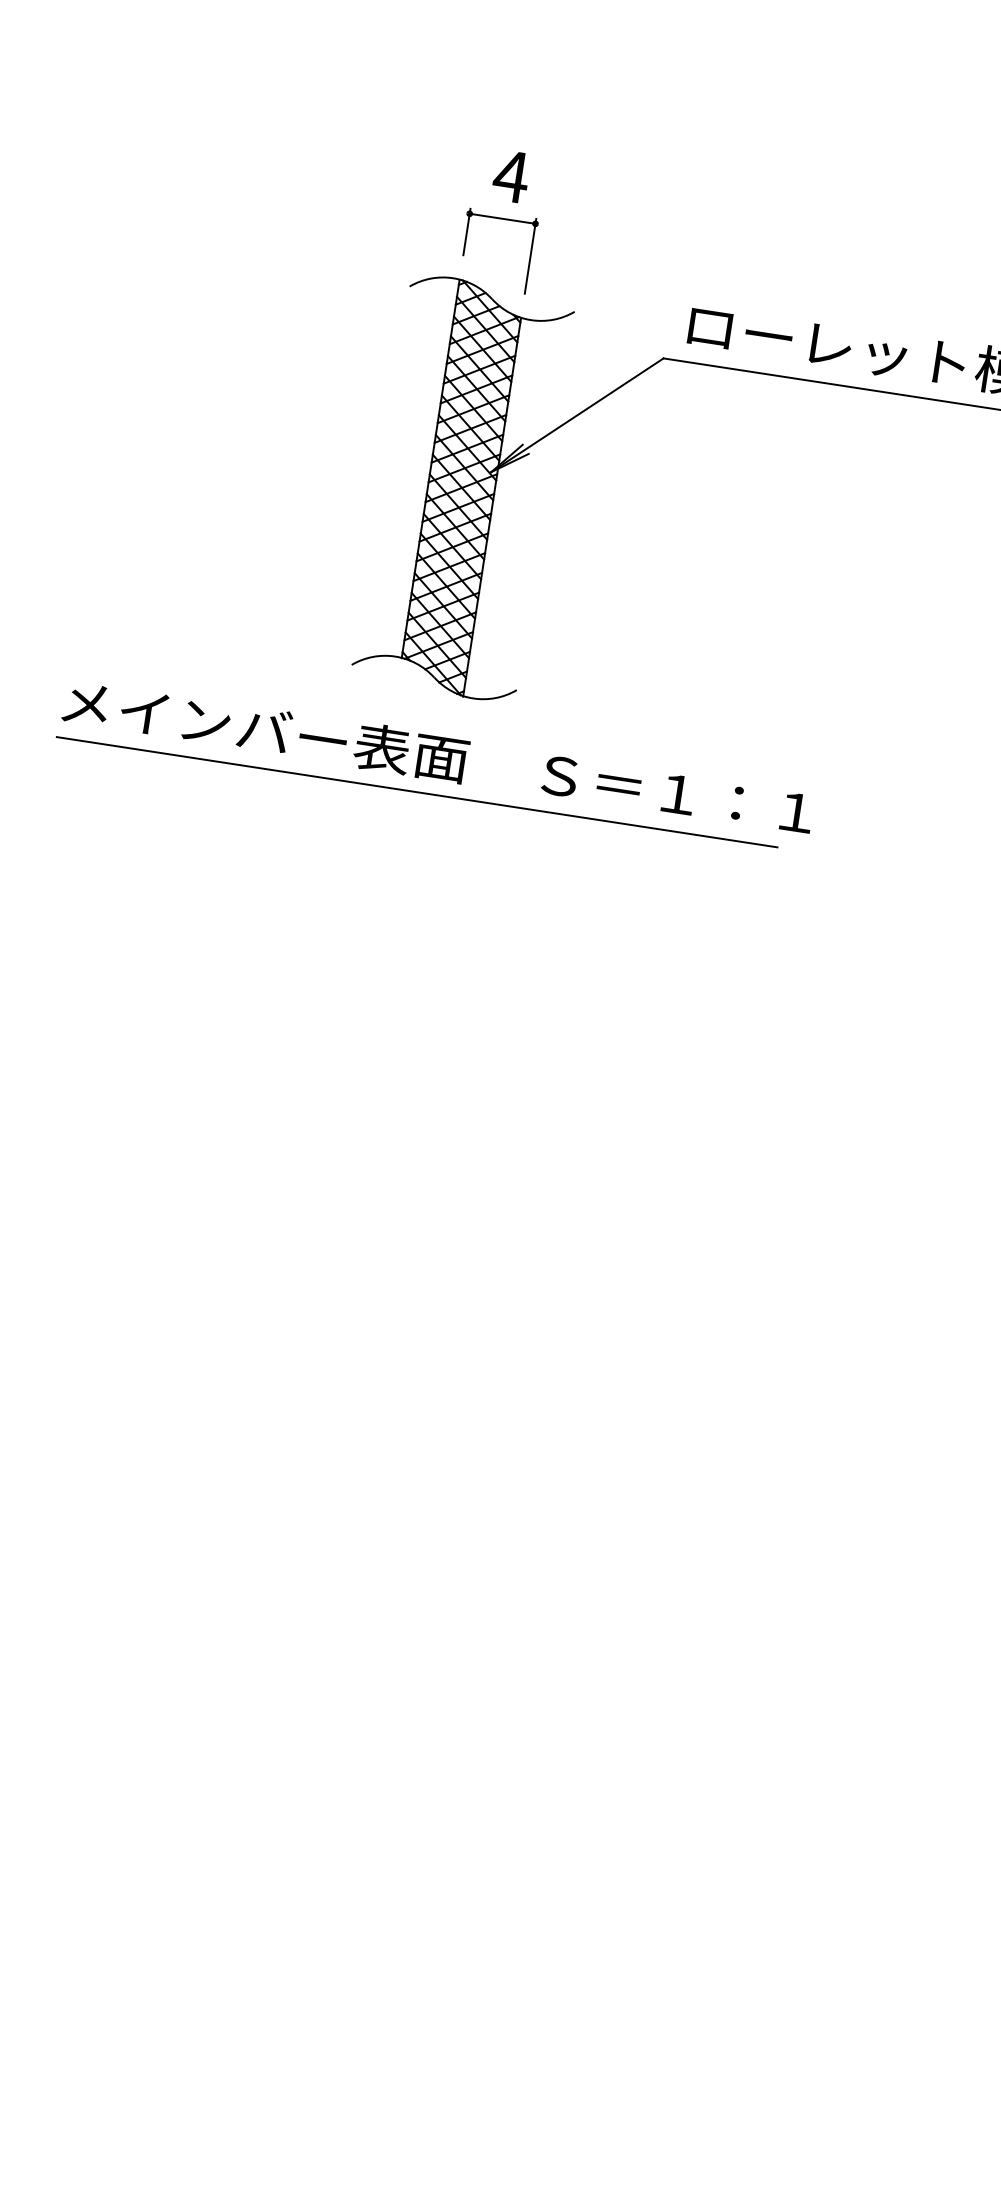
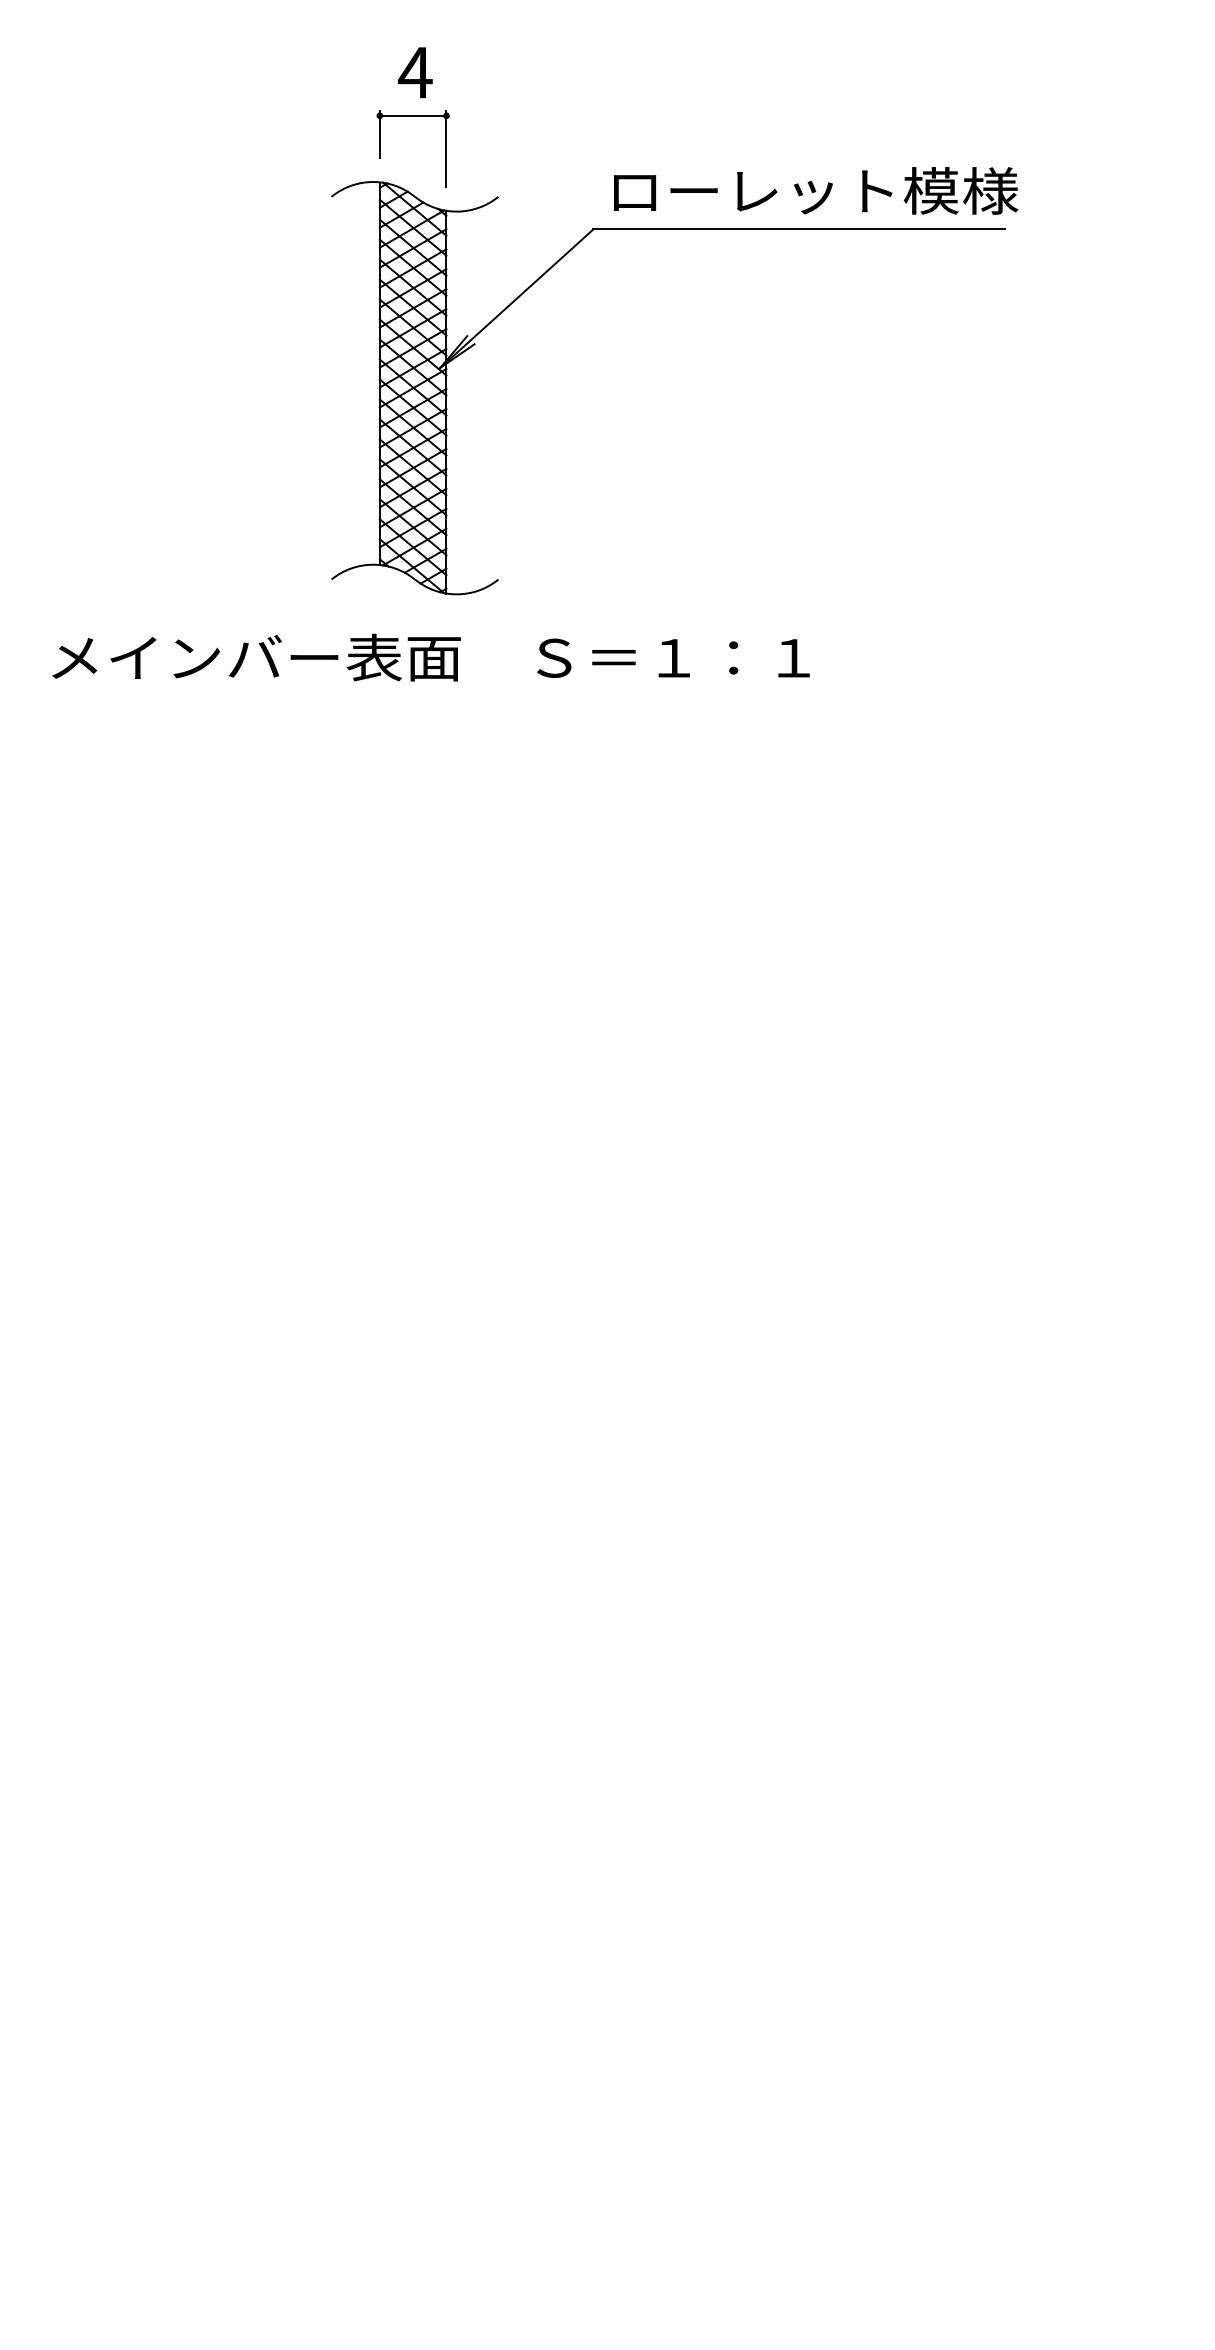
line: (416, 792) -> (414, 695), removed

